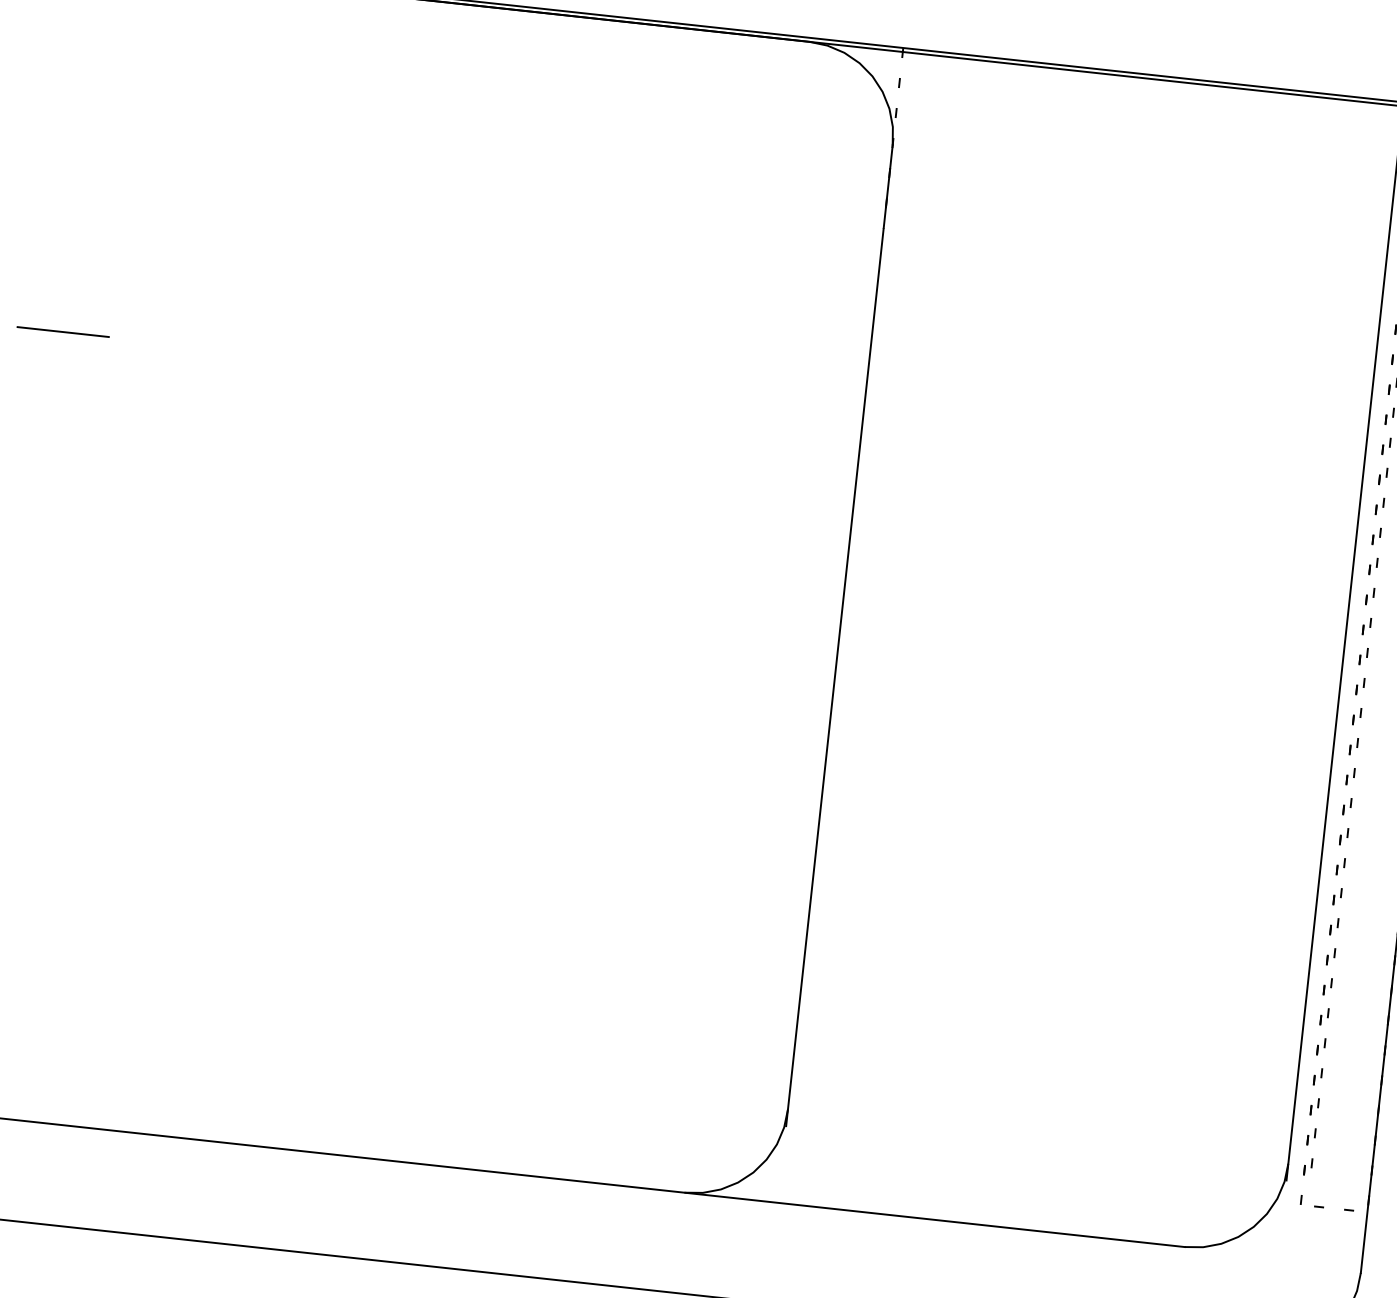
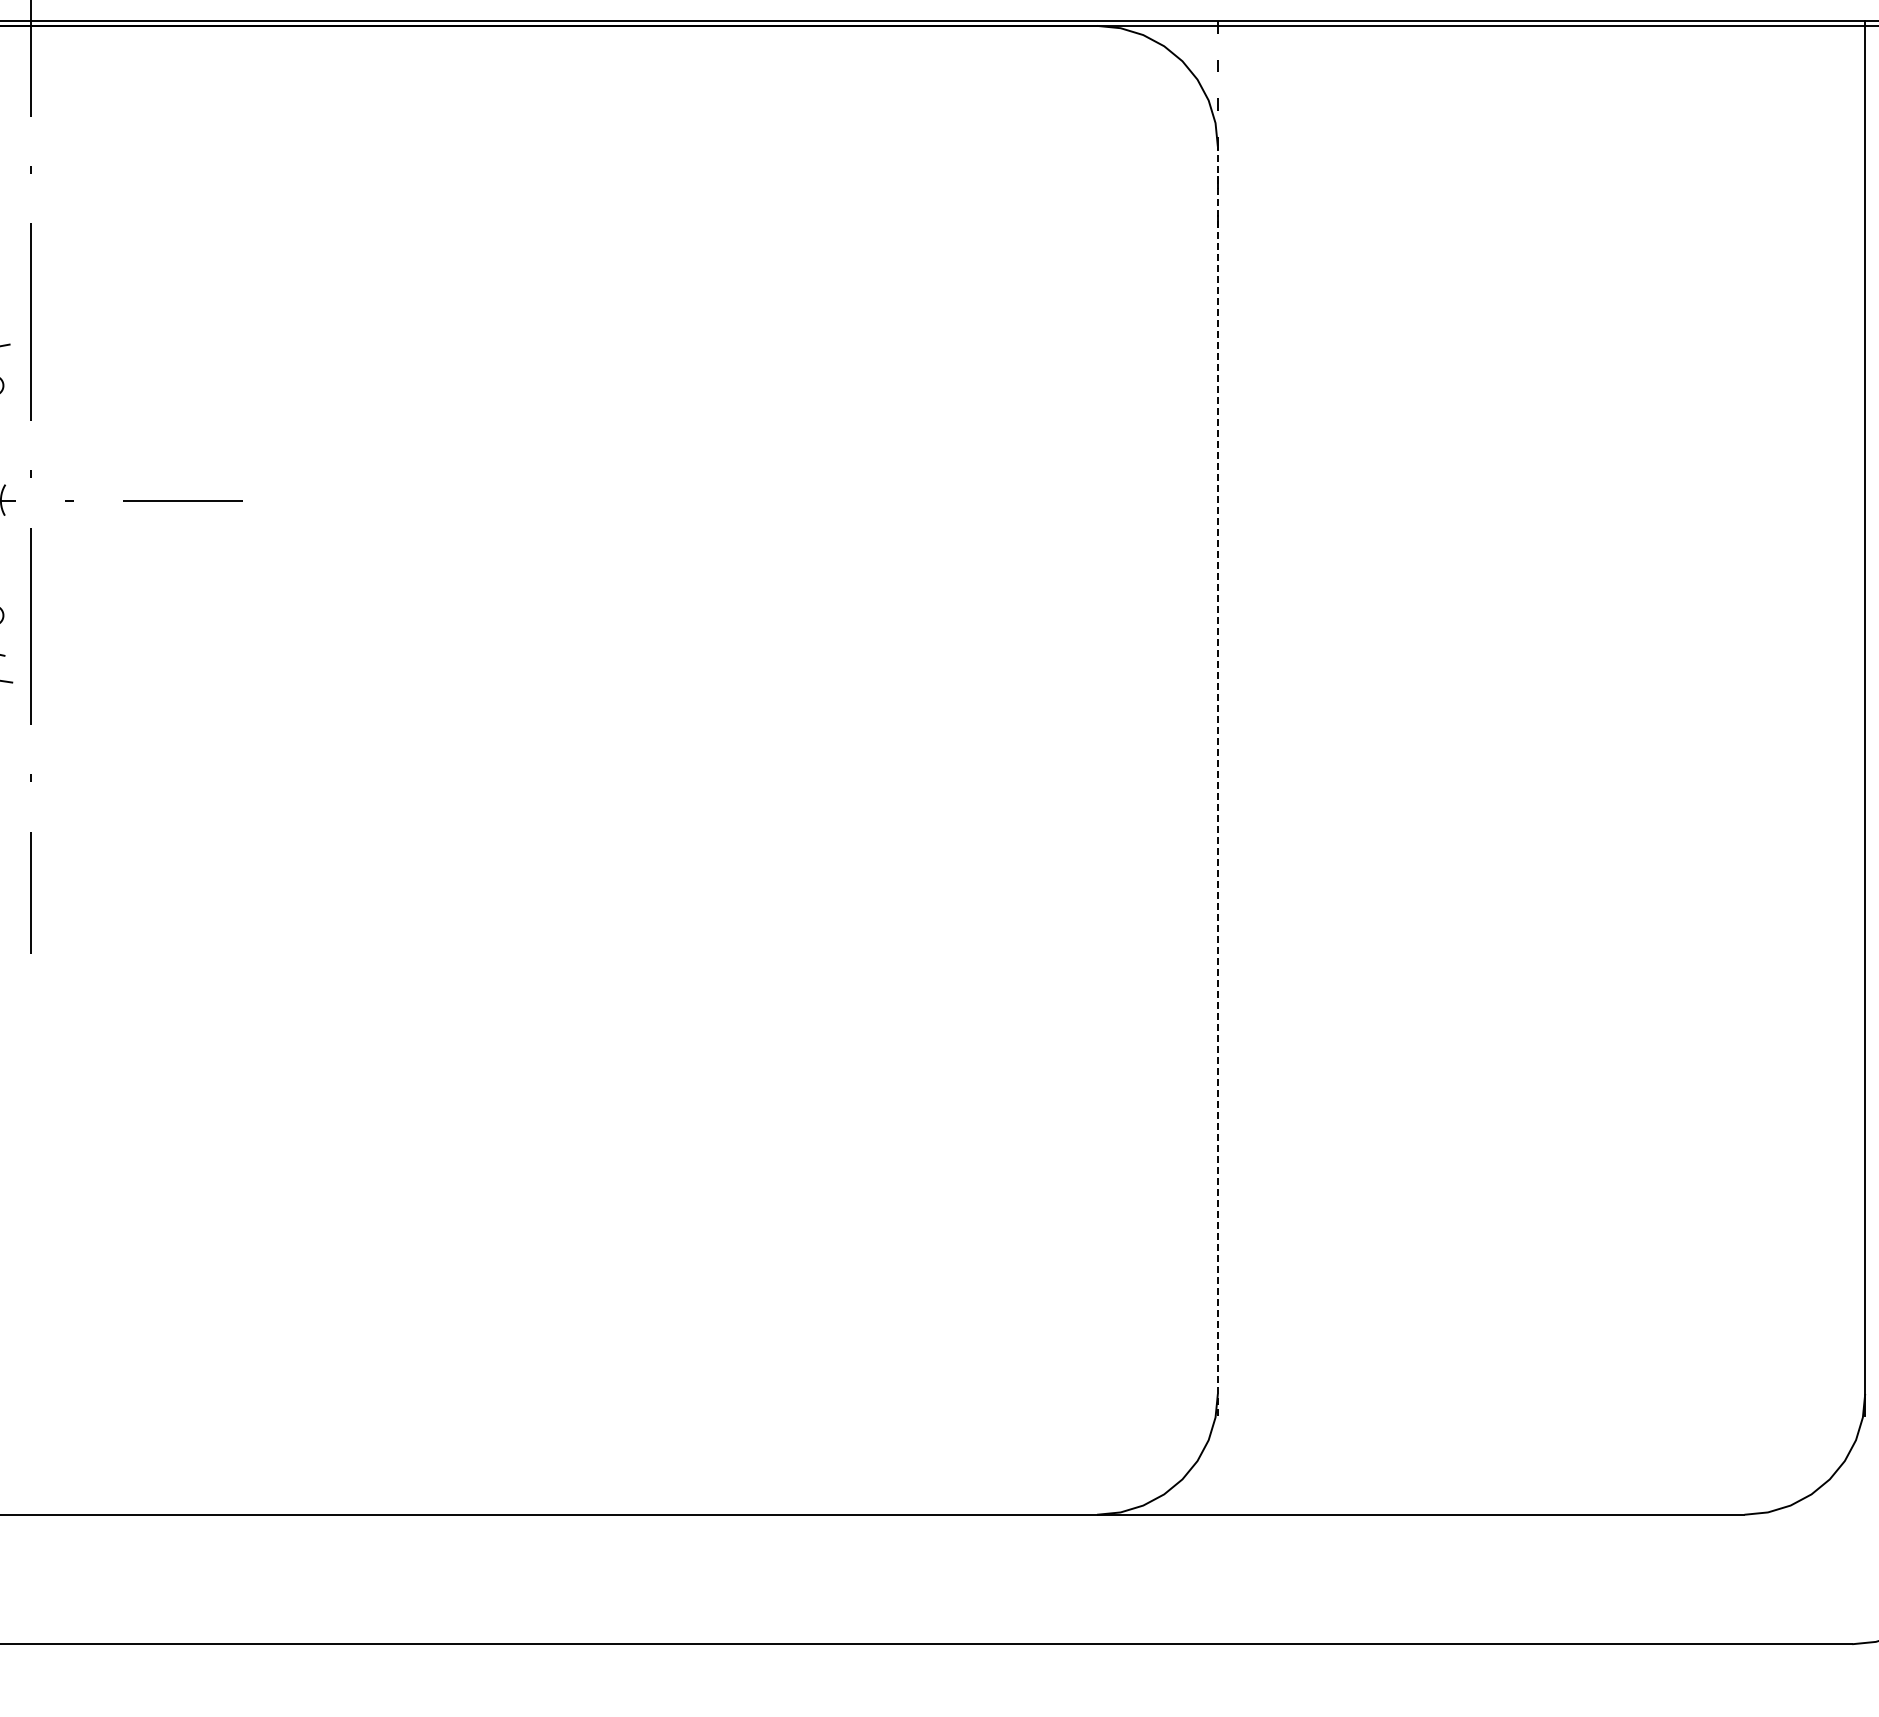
line: (839, 635) -> (1217, 780), solid -> dashed

